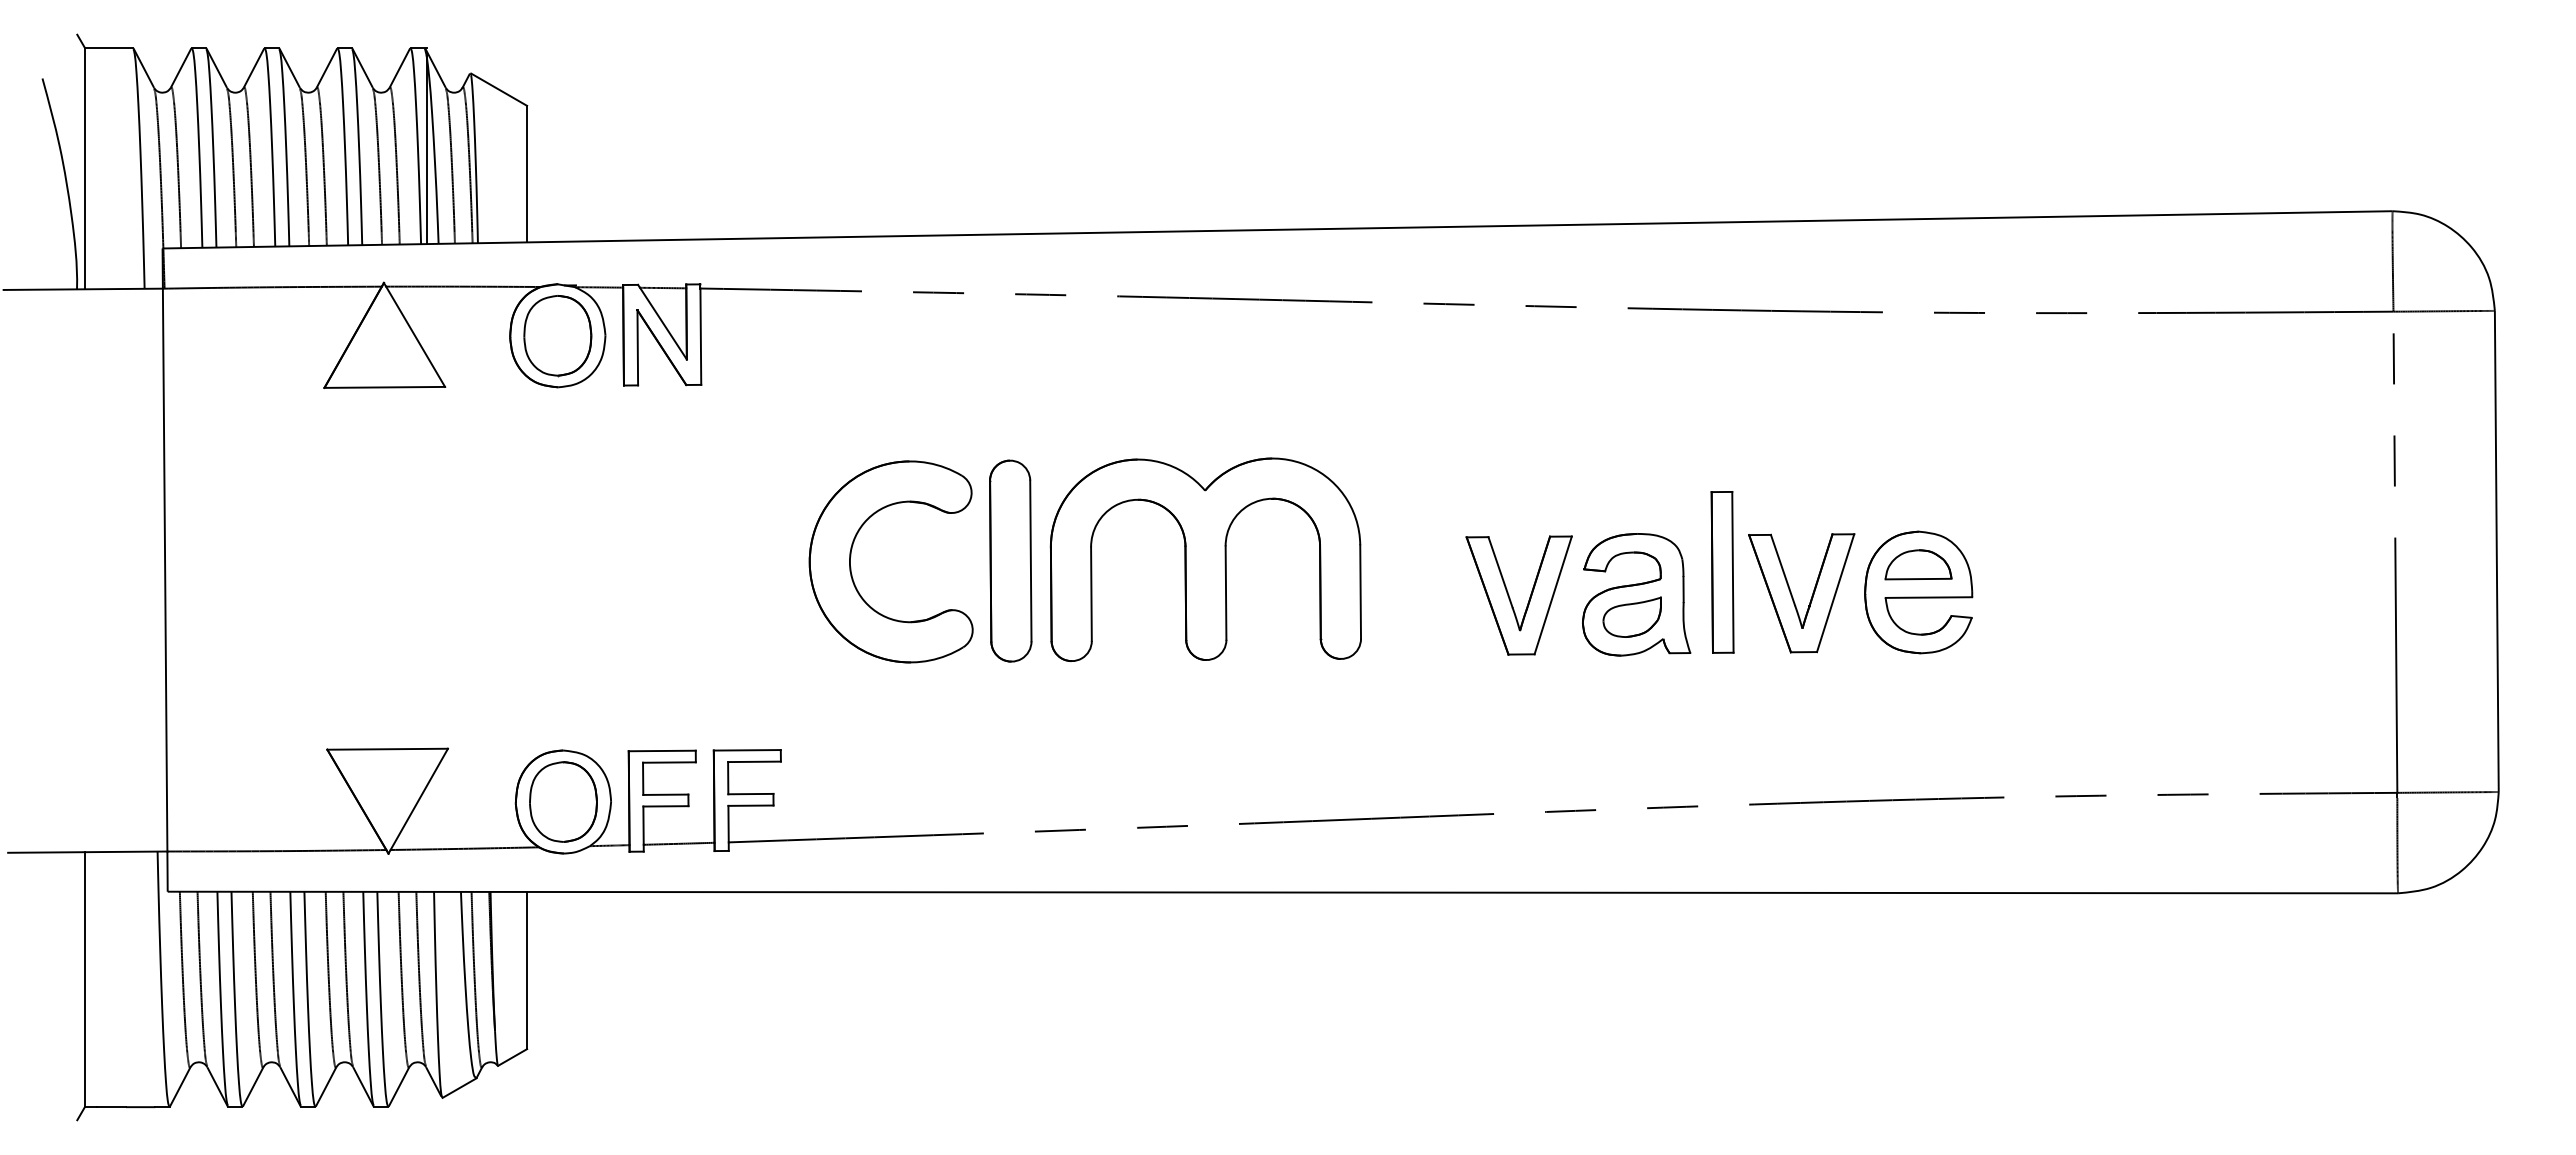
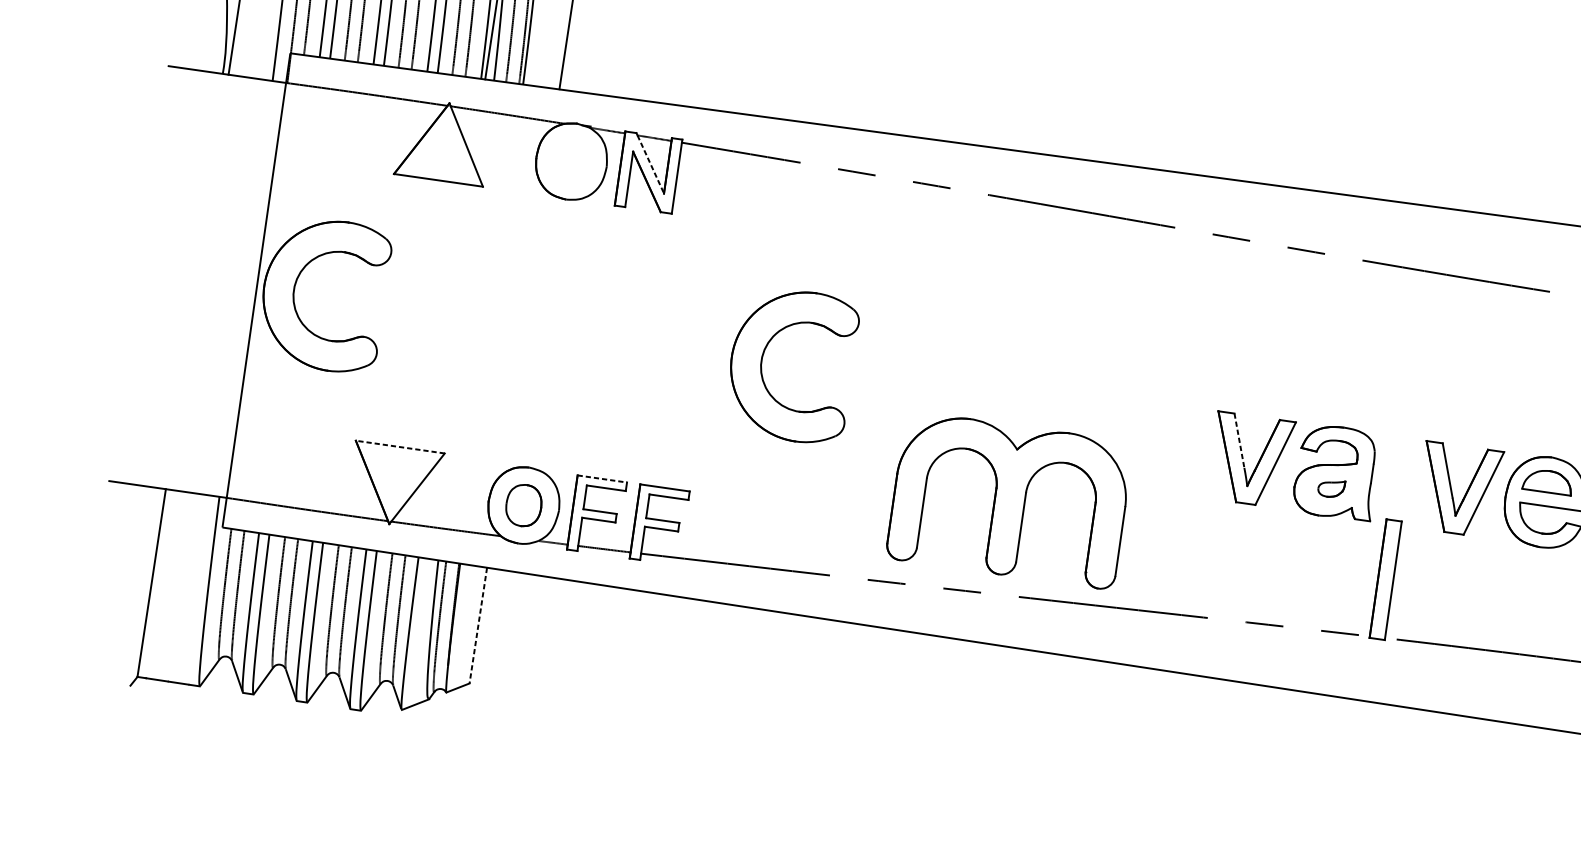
line: (663, 323) -> (650, 164), solid -> dashed
part: (557, 336) -> (571, 162), removed
part: (216, 556) -> (295, 286), added
part: (1205, 559) -> (1009, 500), moved
part: (1010, 560) -> (879, 377), removed
line: (1500, 572) -> (1239, 440), solid -> dashed
part: (1722, 572) -> (1385, 579), moved
part: (1631, 616) -> (1330, 487), size x0.6
line: (387, 749) -> (400, 447), solid -> dashed
line: (662, 750) -> (602, 478), solid -> dashed
part: (563, 801) -> (523, 505), size x0.7
line: (527, 971) -> (478, 626), solid -> dashed

